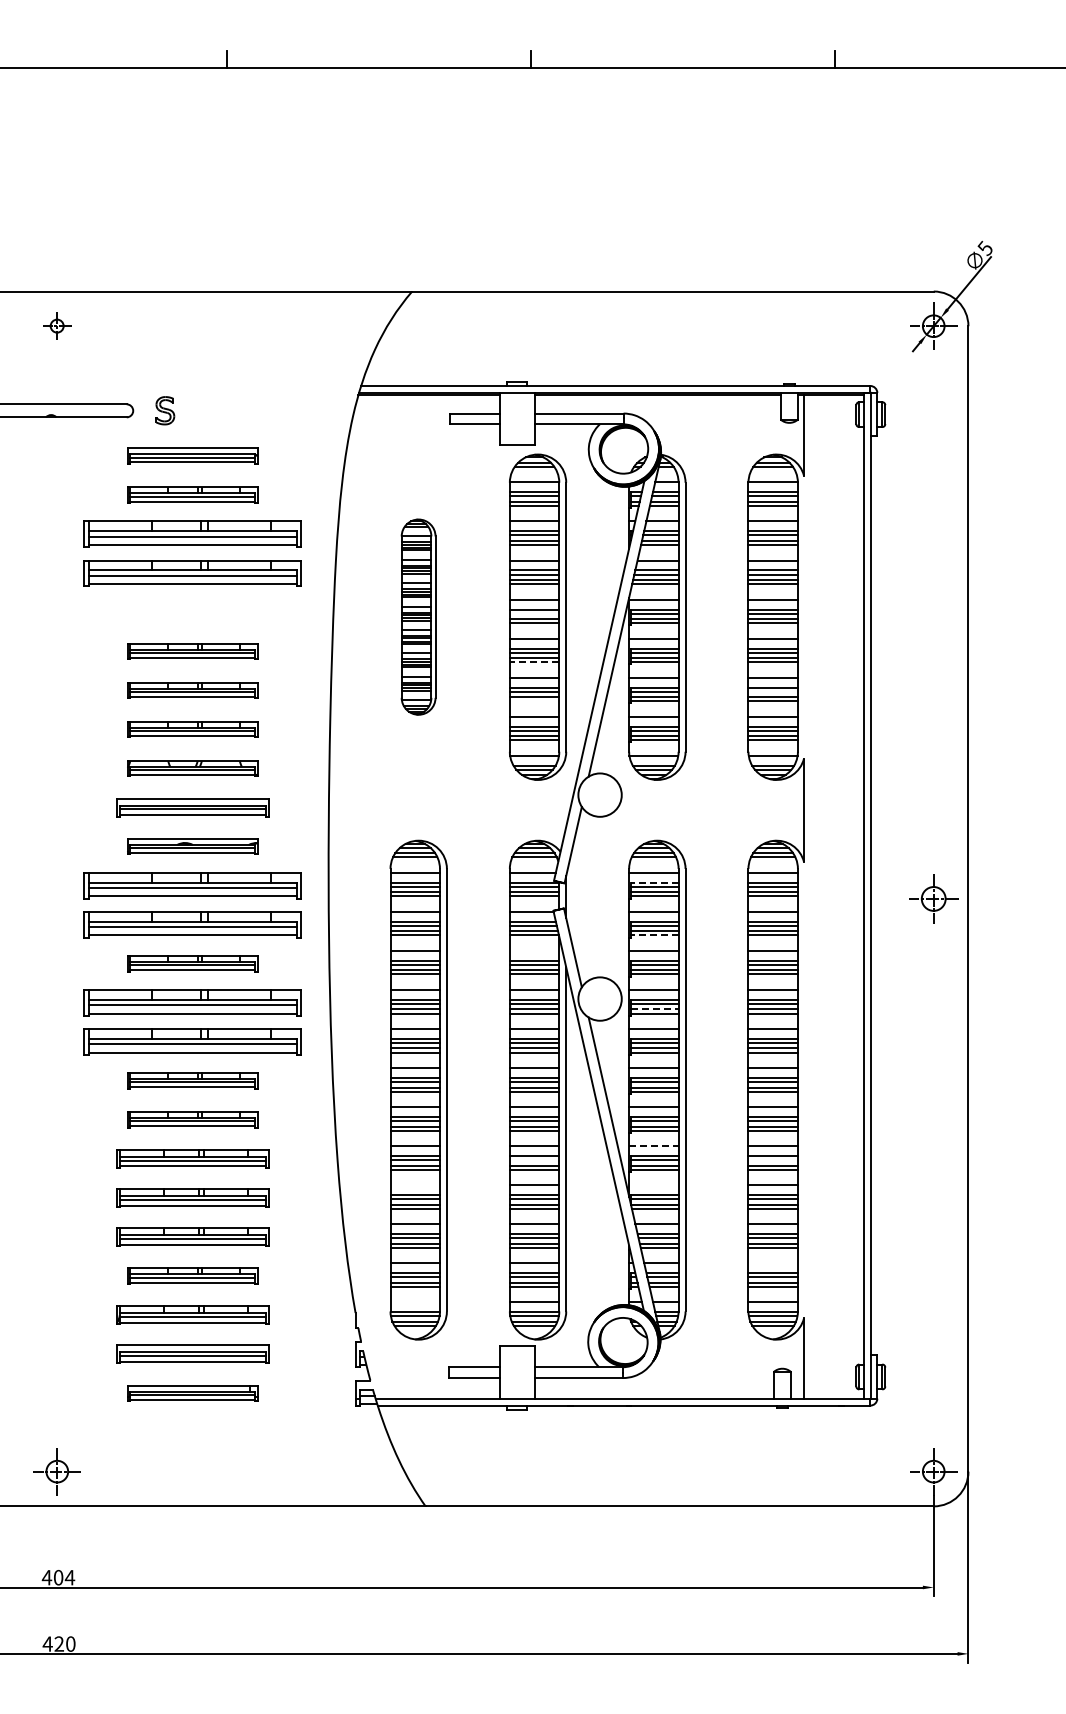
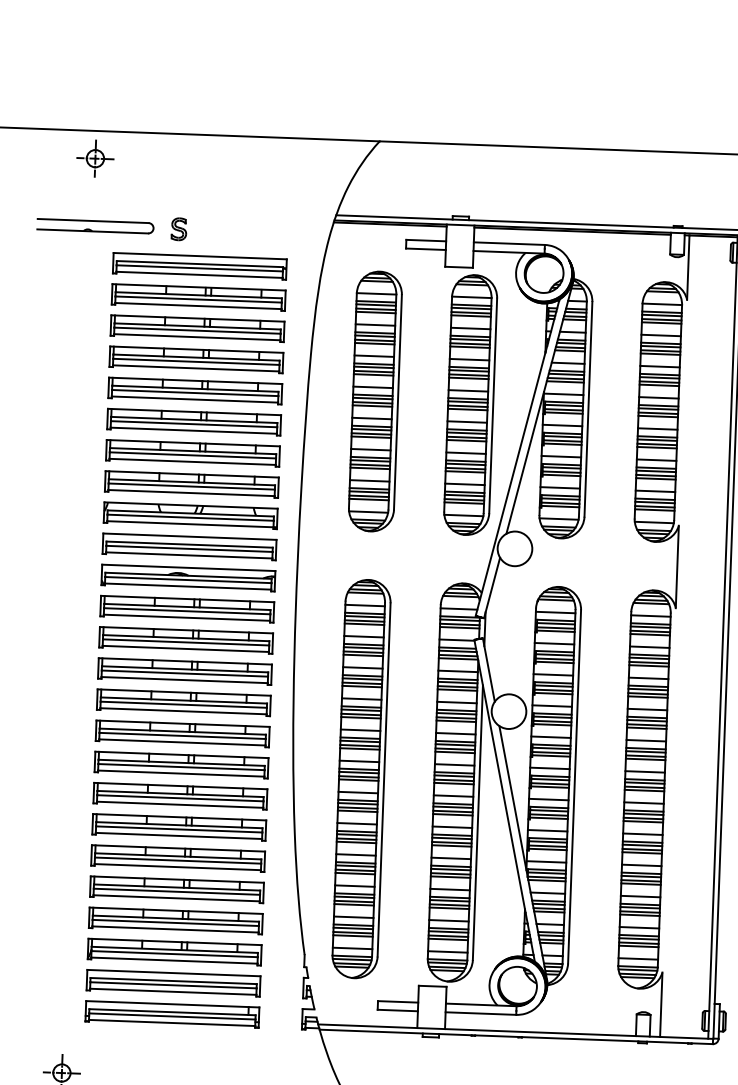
part: (56, 325) -> (94, 158), size x1.67
part: (192, 455) -> (199, 265), size x1.67
part: (192, 494) -> (198, 296), size x1.67
part: (192, 612) -> (194, 391), added
line: (534, 613) -> (467, 401), added
part: (418, 616) -> (375, 400), size x1.67
part: (192, 651) -> (193, 422), size x1.67
line: (534, 662) -> (466, 441), dashed -> solid
part: (192, 690) -> (192, 453), size x1.67
line: (772, 691) -> (655, 471), added
line: (534, 701) -> (465, 472), added
part: (192, 729) -> (191, 484), size x1.67
part: (192, 768) -> (190, 515), size x1.67
part: (192, 807) -> (189, 546), size x1.43
part: (192, 846) -> (188, 577), size x1.67
line: (654, 882) -> (555, 620), dashed -> solid
line: (654, 935) -> (554, 662), dashed -> solid
line: (534, 951) -> (458, 671), added
part: (192, 963) -> (184, 671), size x1.67
line: (654, 1009) -> (552, 721), dashed -> solid
part: (192, 1080) -> (181, 764), size x1.67
part: (192, 1119) -> (180, 795), size x1.67
line: (653, 1146) -> (547, 830), dashed -> solid
part: (192, 1158) -> (178, 827), size x1.43
line: (534, 1160) -> (451, 838), added
line: (772, 1160) -> (641, 845), added
line: (414, 1185) -> (355, 855), added
line: (653, 1185) -> (546, 862), added
part: (192, 1197) -> (177, 858), size x1.43
part: (192, 1236) -> (176, 889), size x1.43
line: (772, 1263) -> (638, 927), added
part: (192, 1275) -> (175, 920), size x1.67
line: (414, 1302) -> (351, 948), added
part: (192, 1314) -> (174, 951), size x1.43
part: (192, 1354) -> (173, 983), size x1.43
part: (192, 1393) -> (172, 1014), size x1.67

